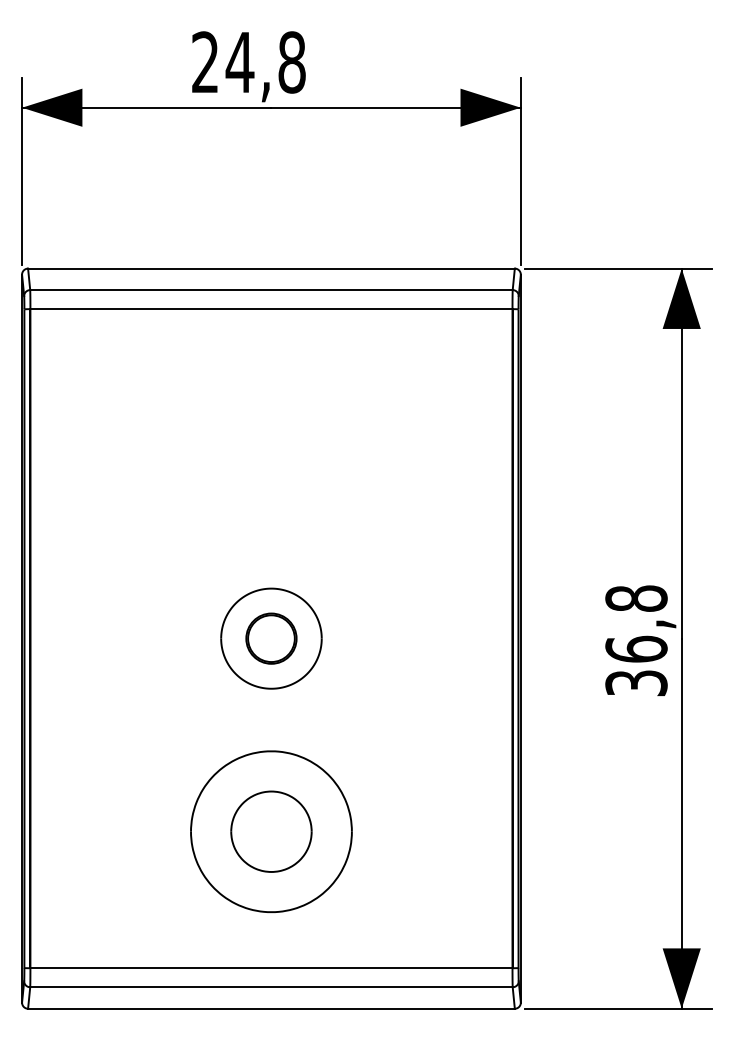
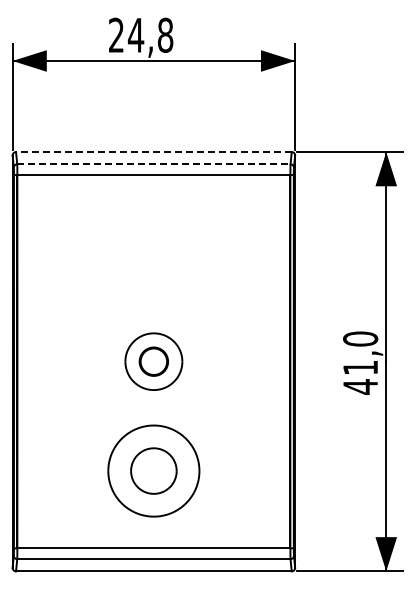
line: (270, 269) -> (153, 152), solid -> dashed
line: (270, 290) -> (153, 164), solid -> dashed
text: (636, 640) -> (360, 362), 36,8 -> 41,0

